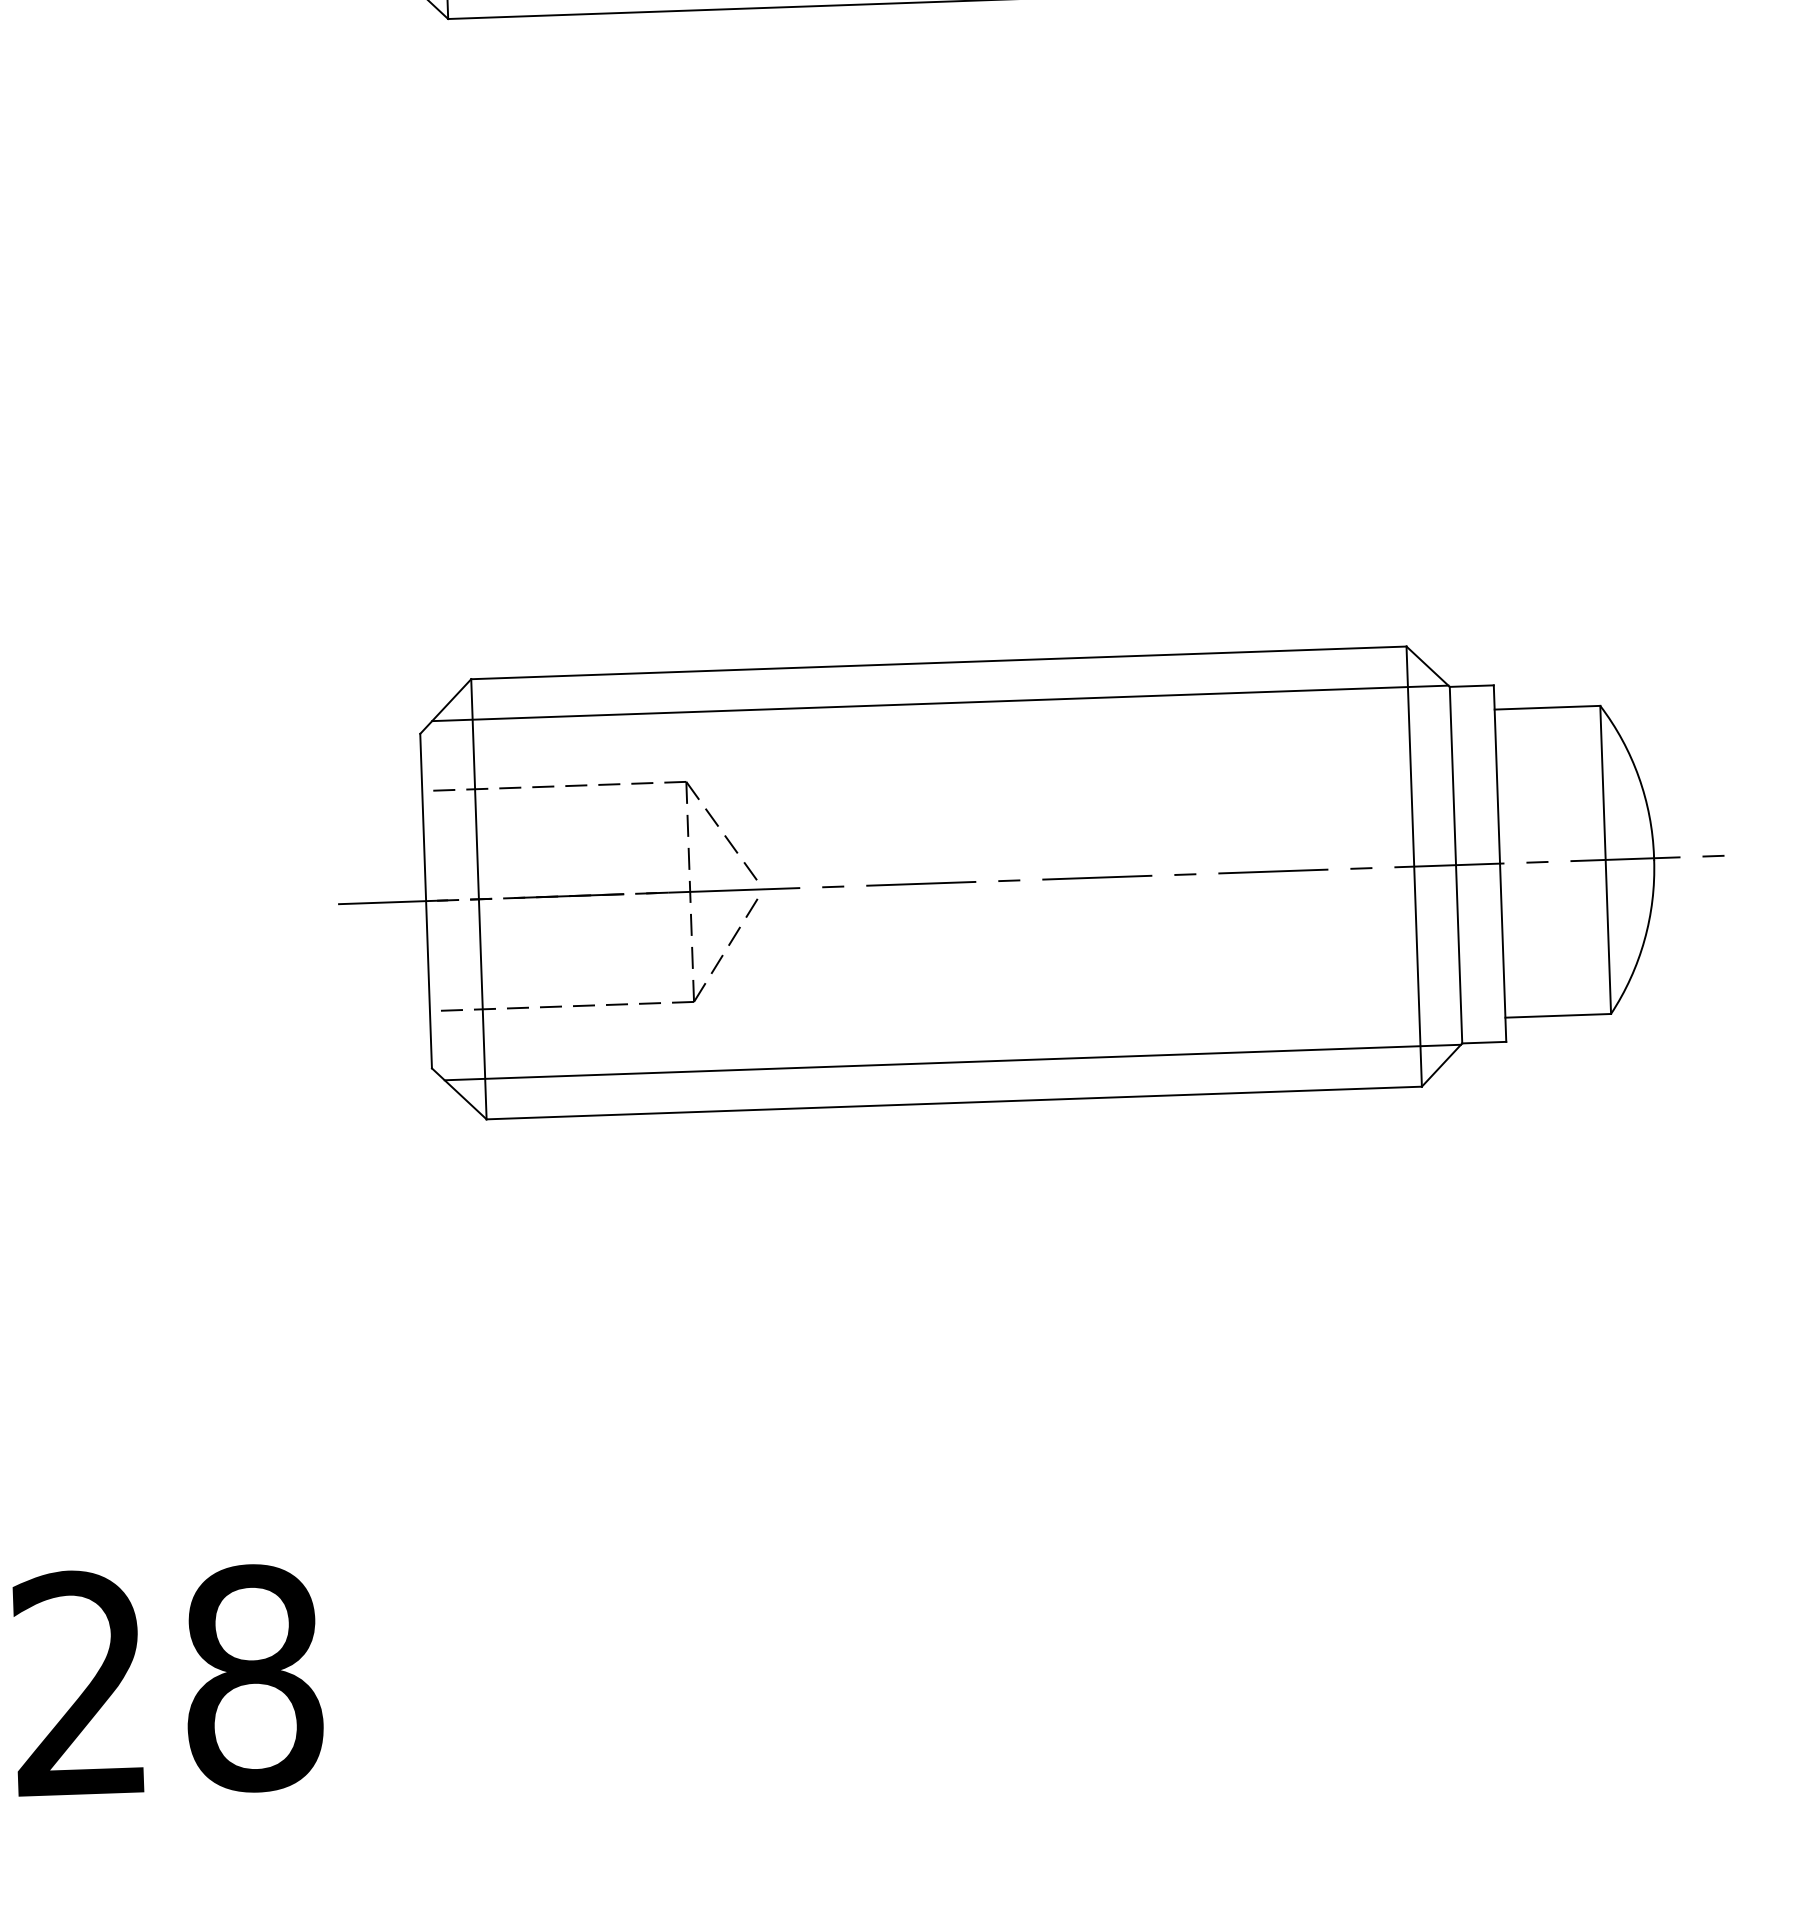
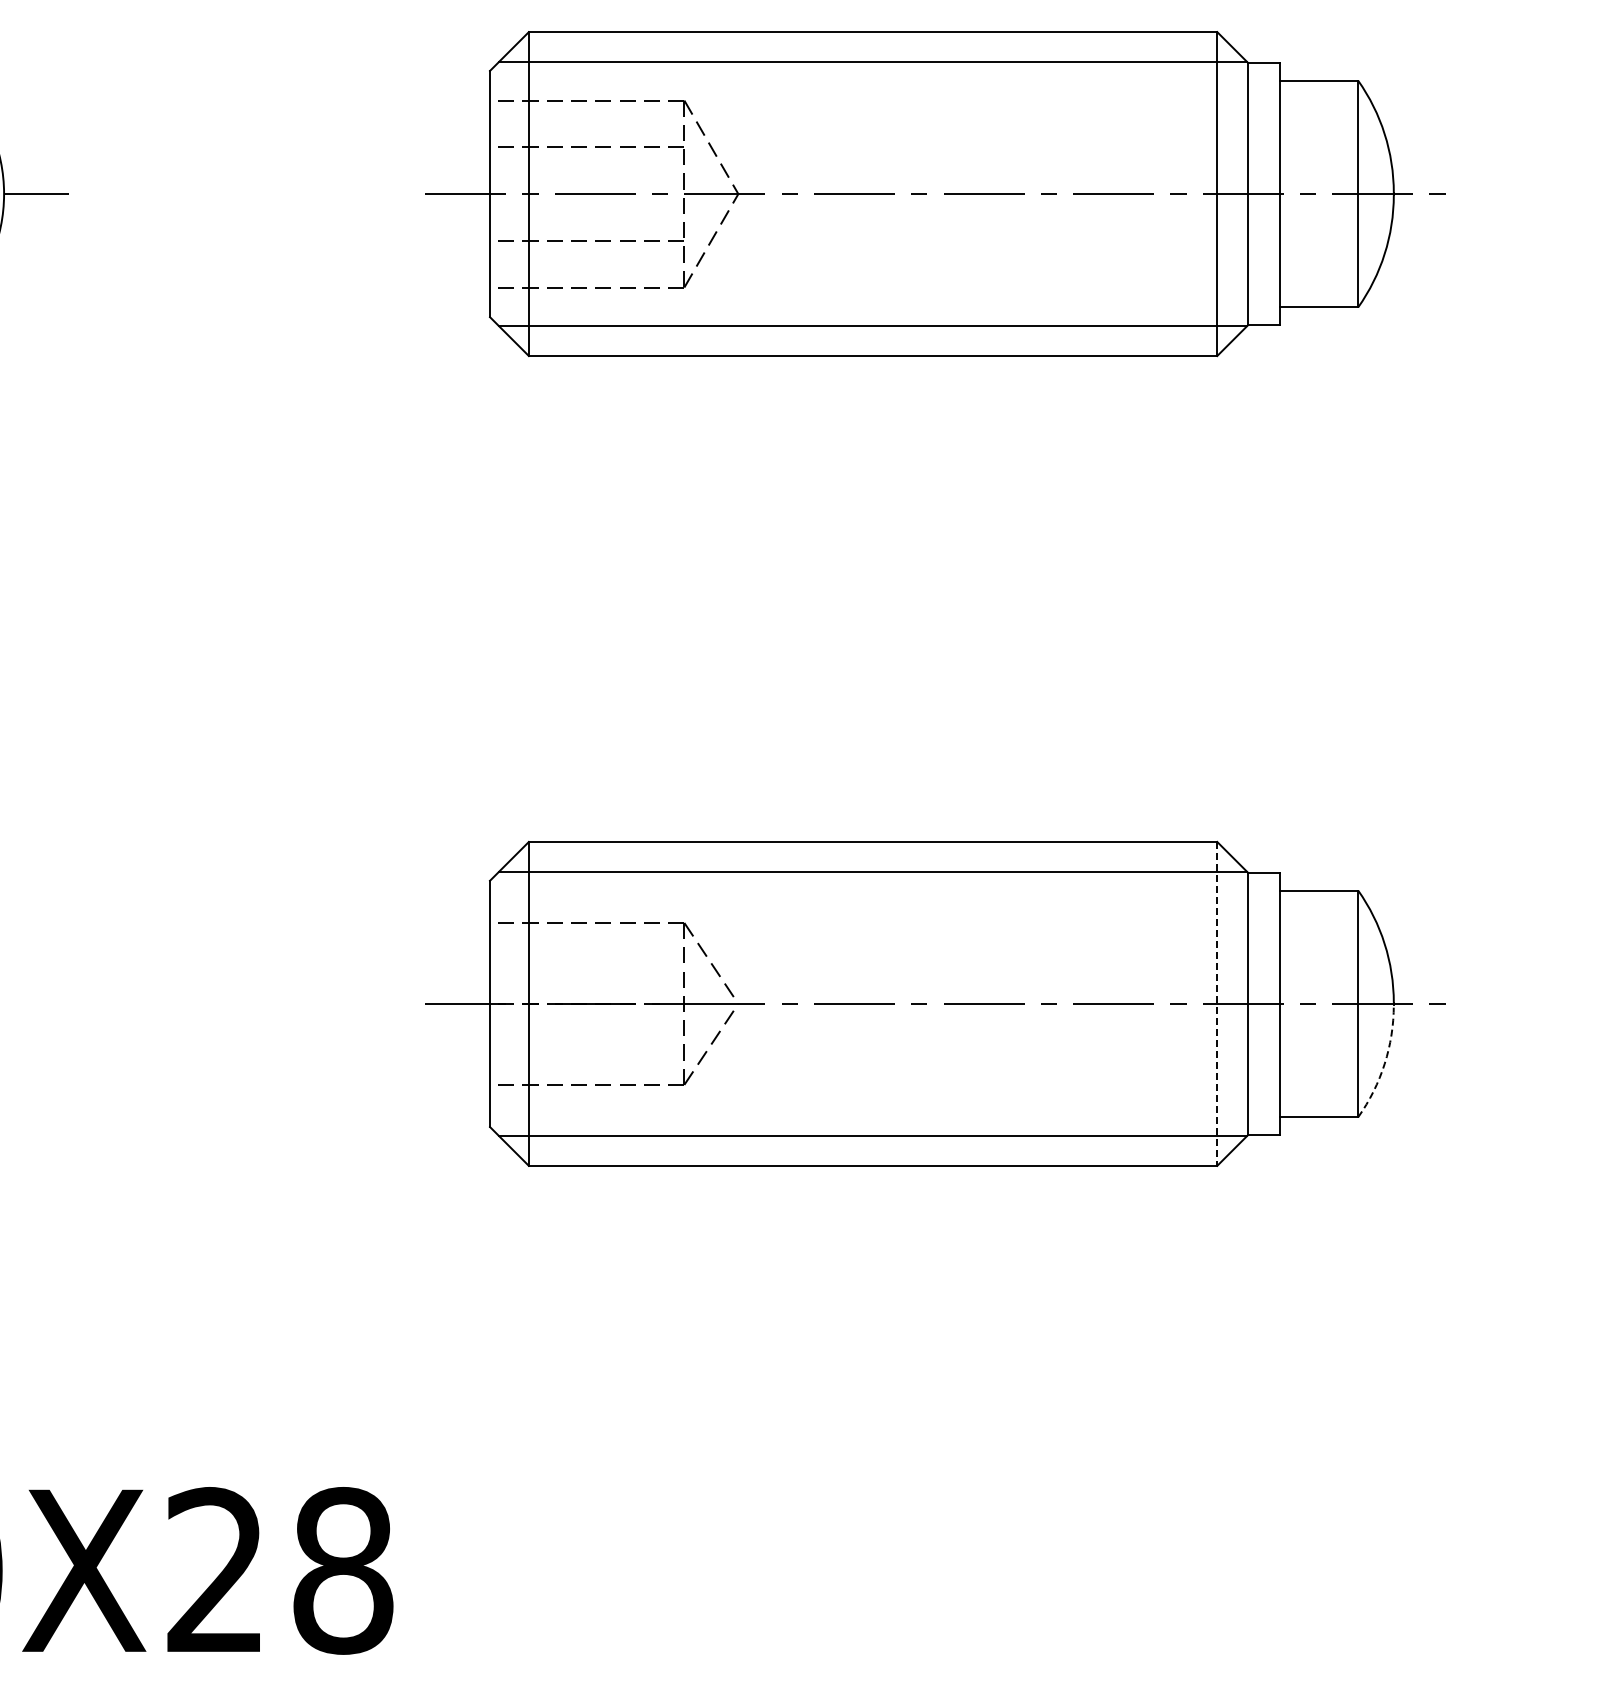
line: (1414, 866) -> (1217, 1003), solid -> dashed
arc: (1644, 939) -> (1384, 1063), solid -> dashed

